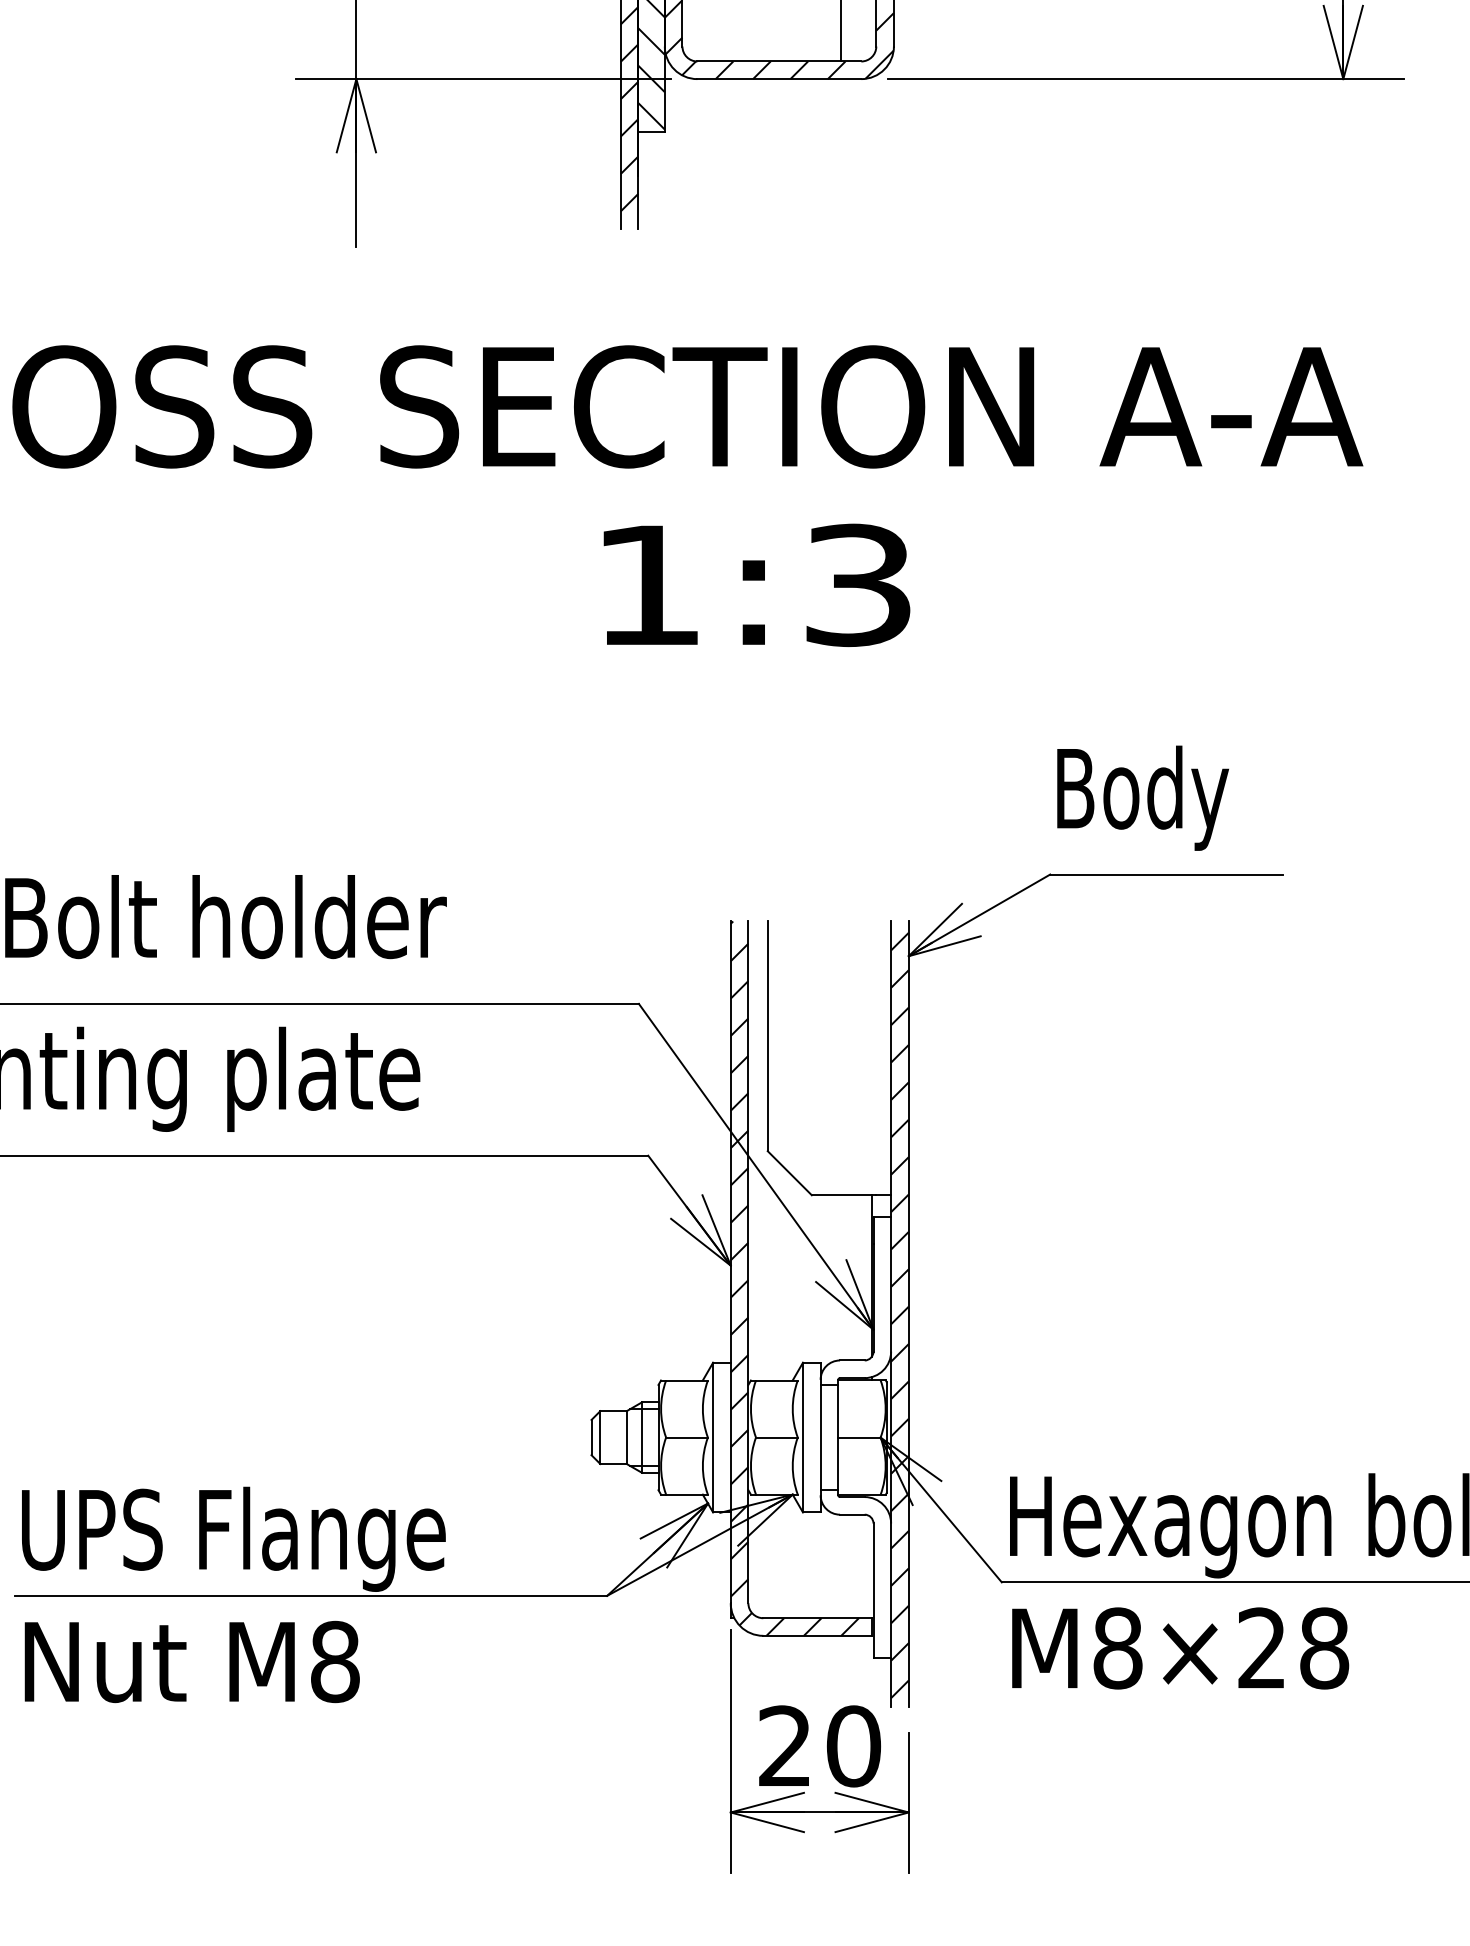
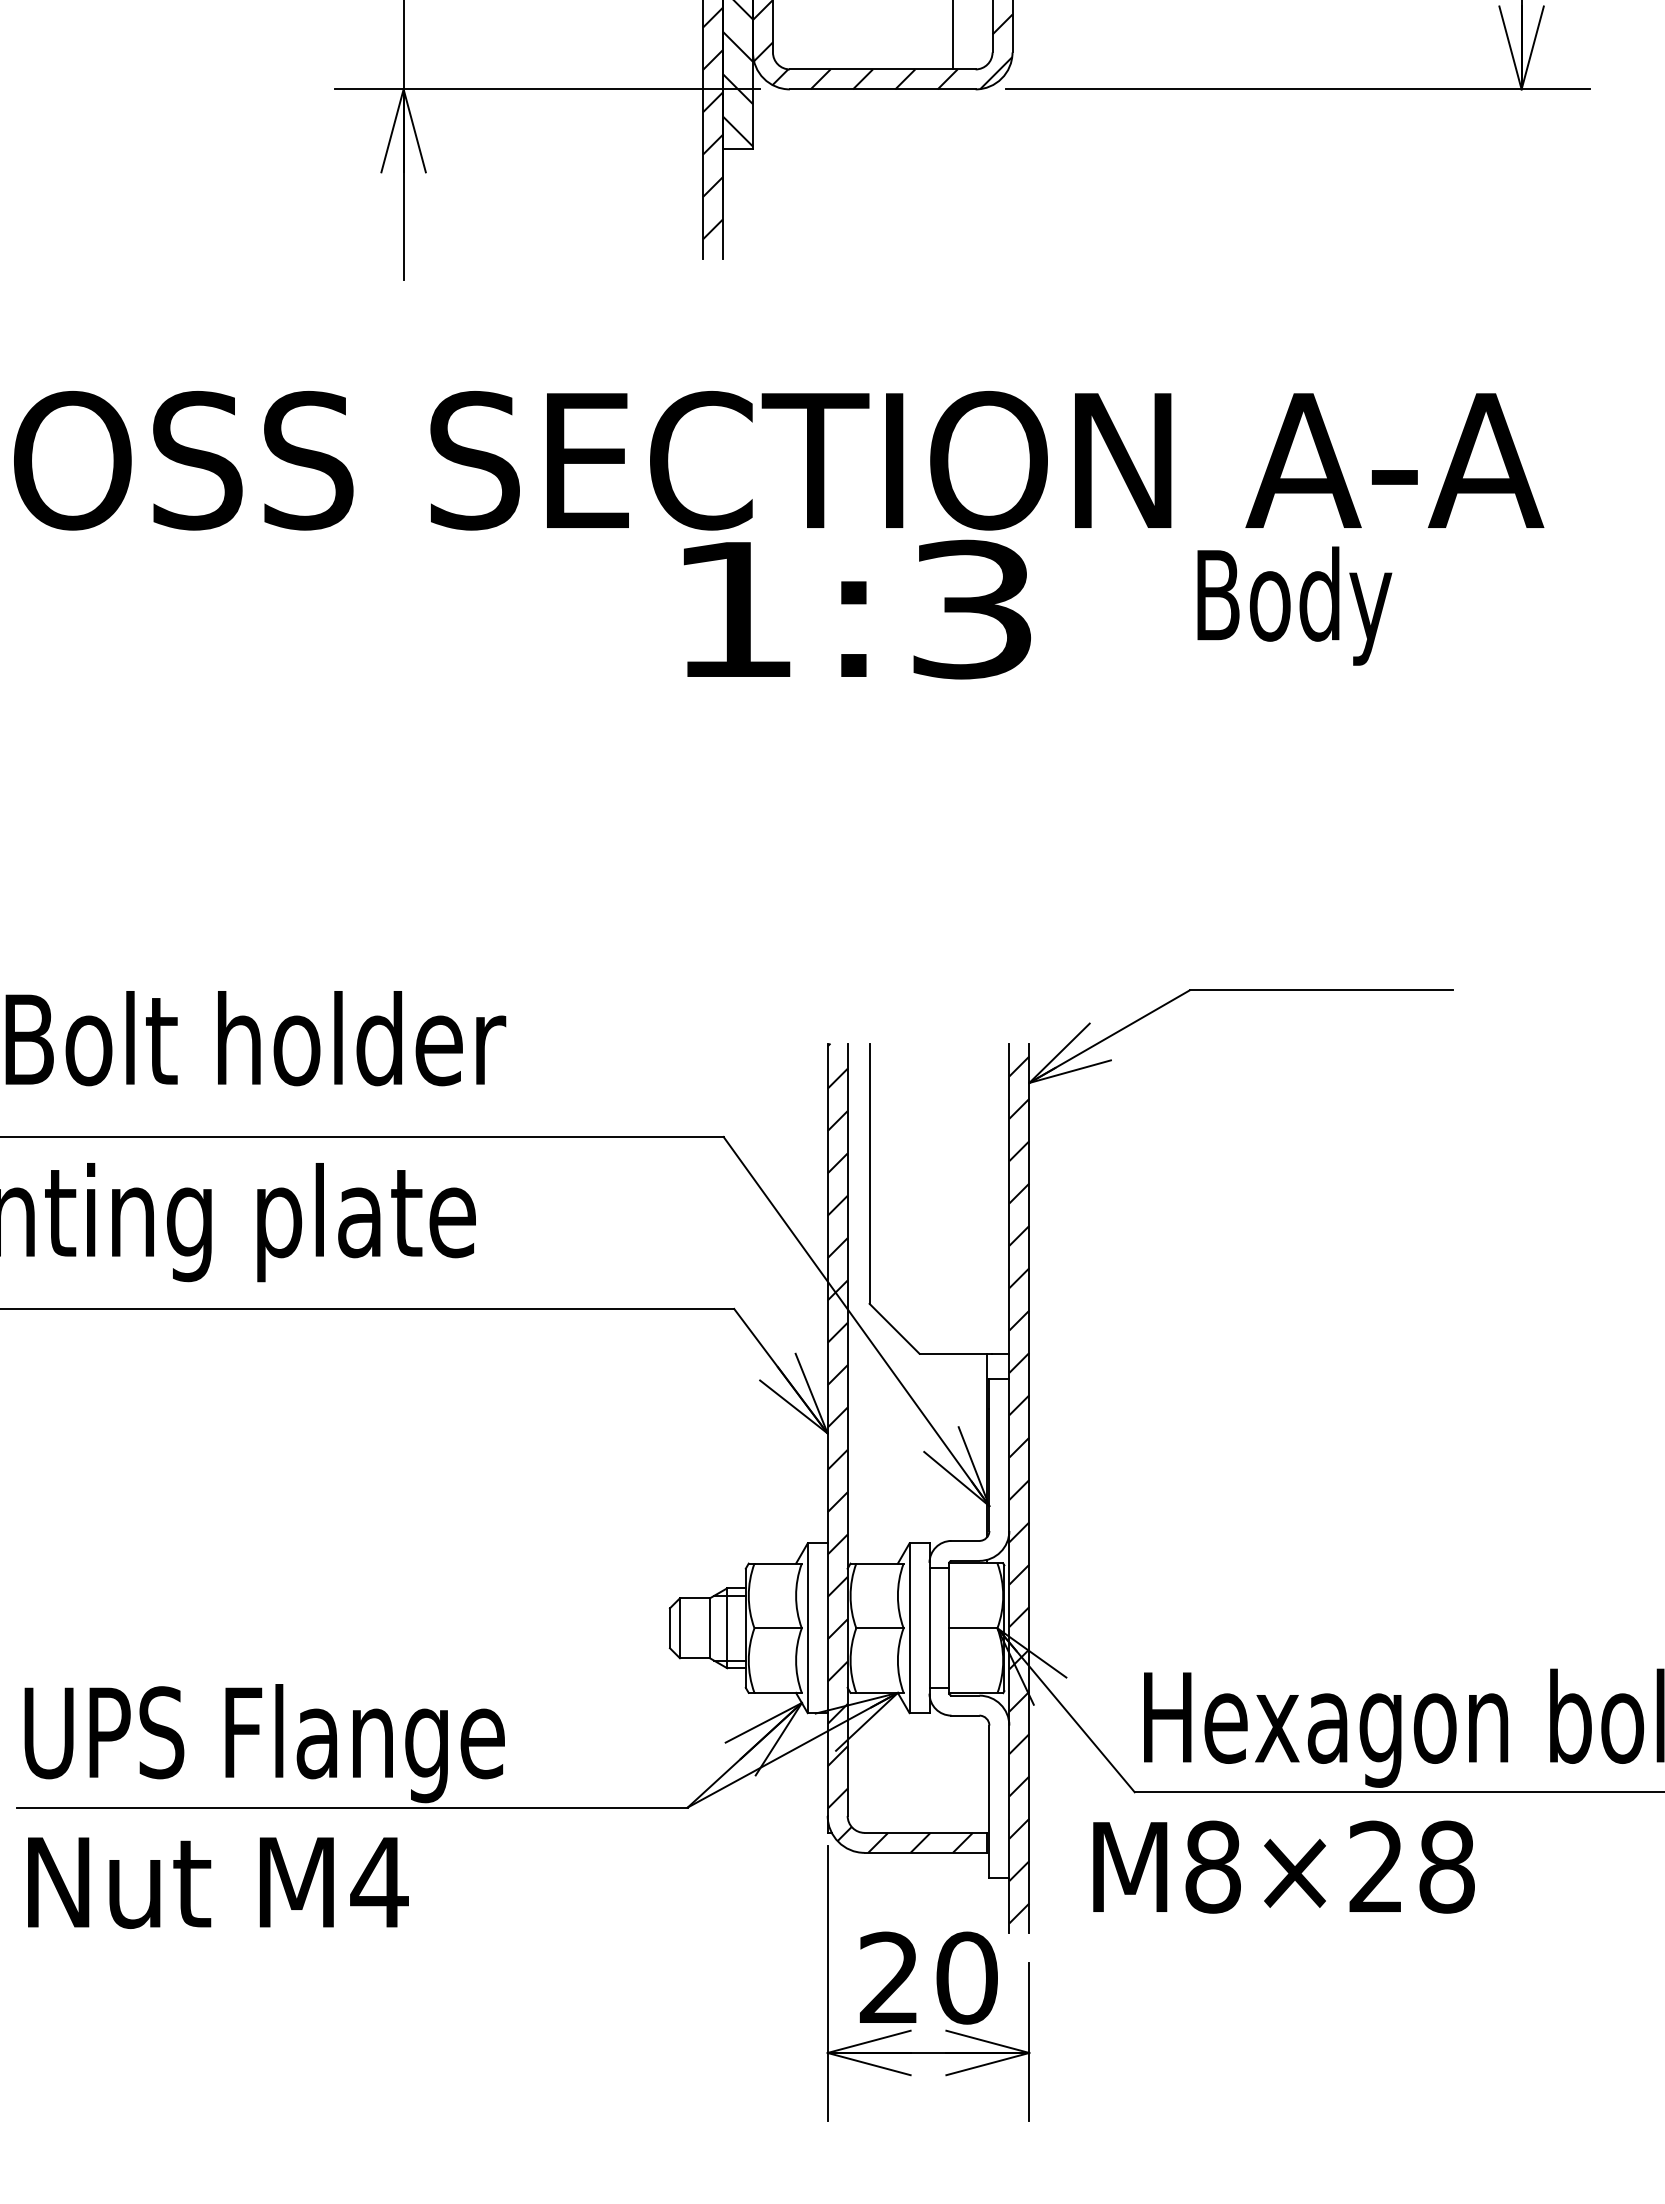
text: (756, 584) -> (856, 608), moved
text: (1142, 797) -> (1294, 605), moved
text: (1180, 1648) -> (1283, 1867), moved
text: (335, 1661) -> (379, 1881), M8 -> M4

